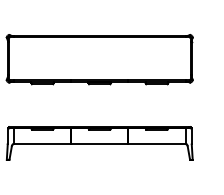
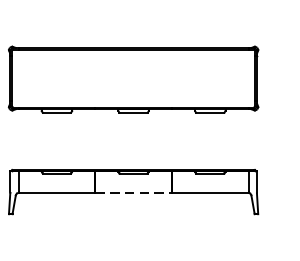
line: (100, 144) -> (134, 193), solid -> dashed

